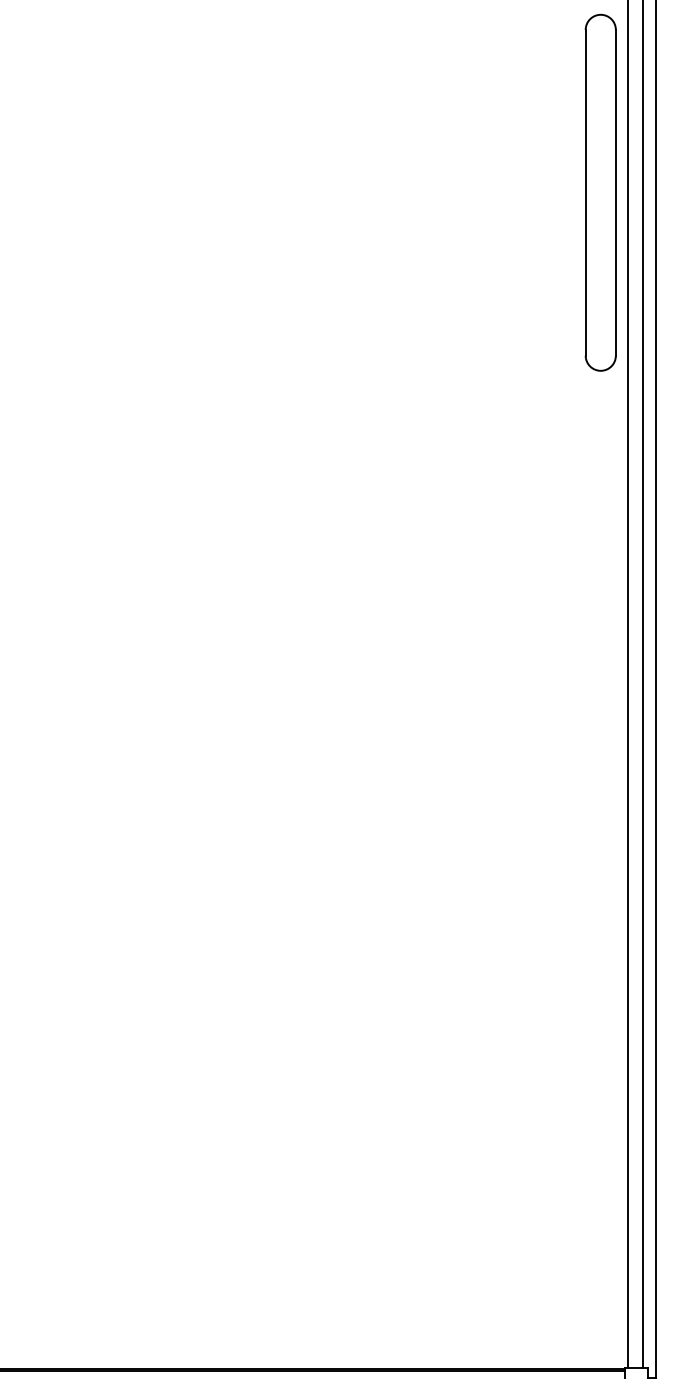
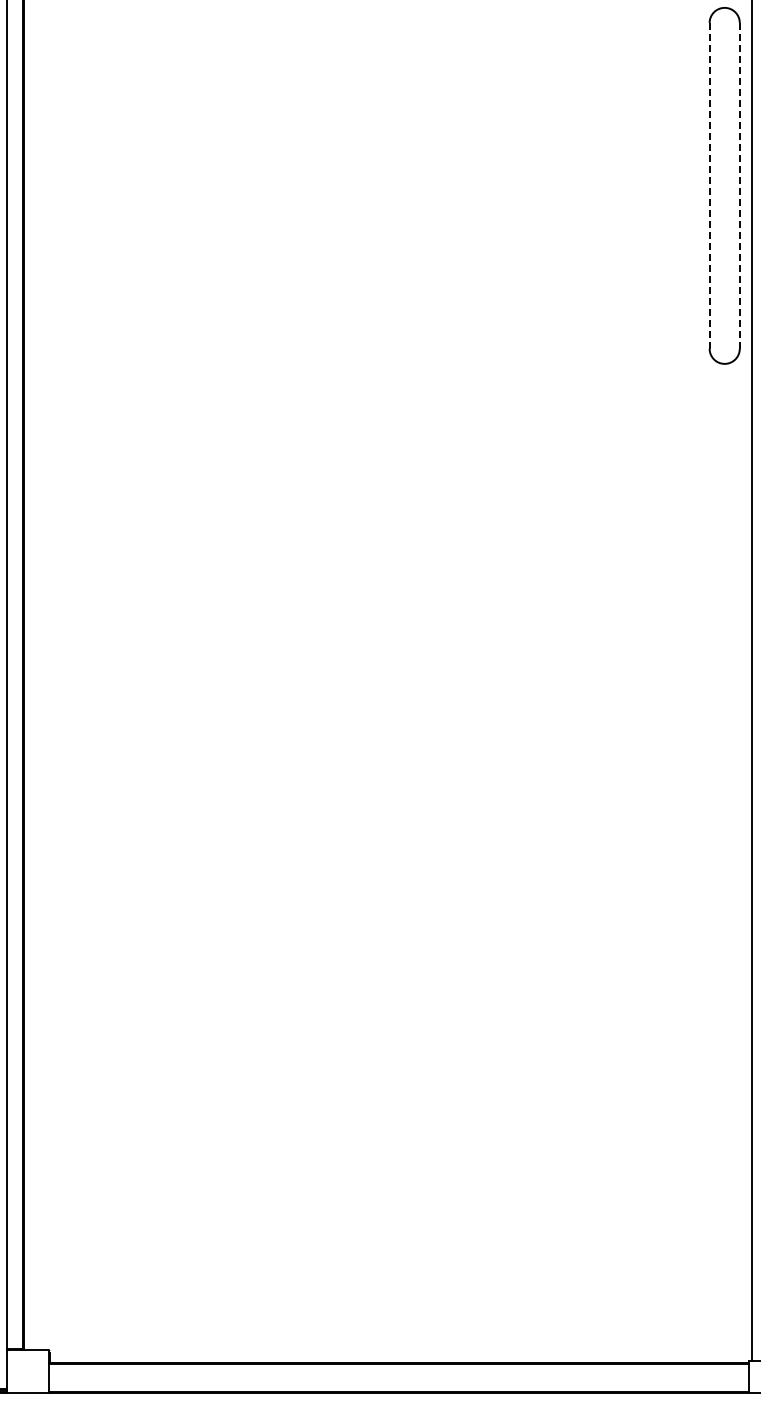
line: (585, 192) -> (709, 185), solid -> dashed
line: (615, 192) -> (739, 185), solid -> dashed

